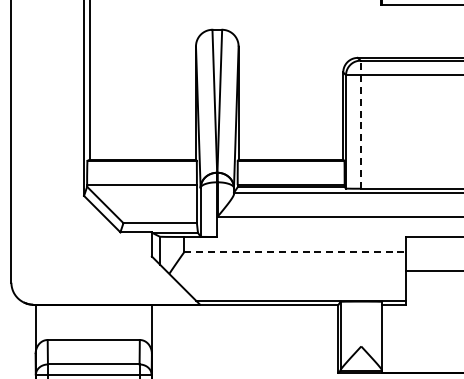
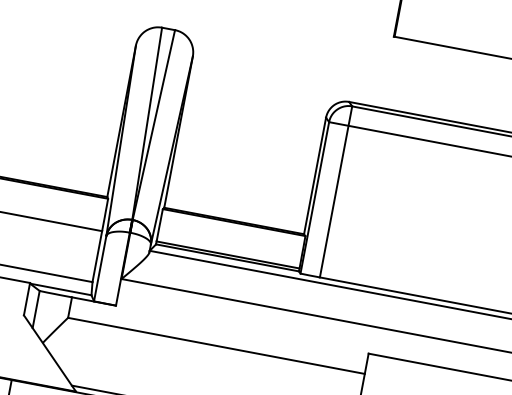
line: (360, 124) -> (335, 191), dashed -> solid
line: (295, 252) -> (216, 346), dashed -> solid

